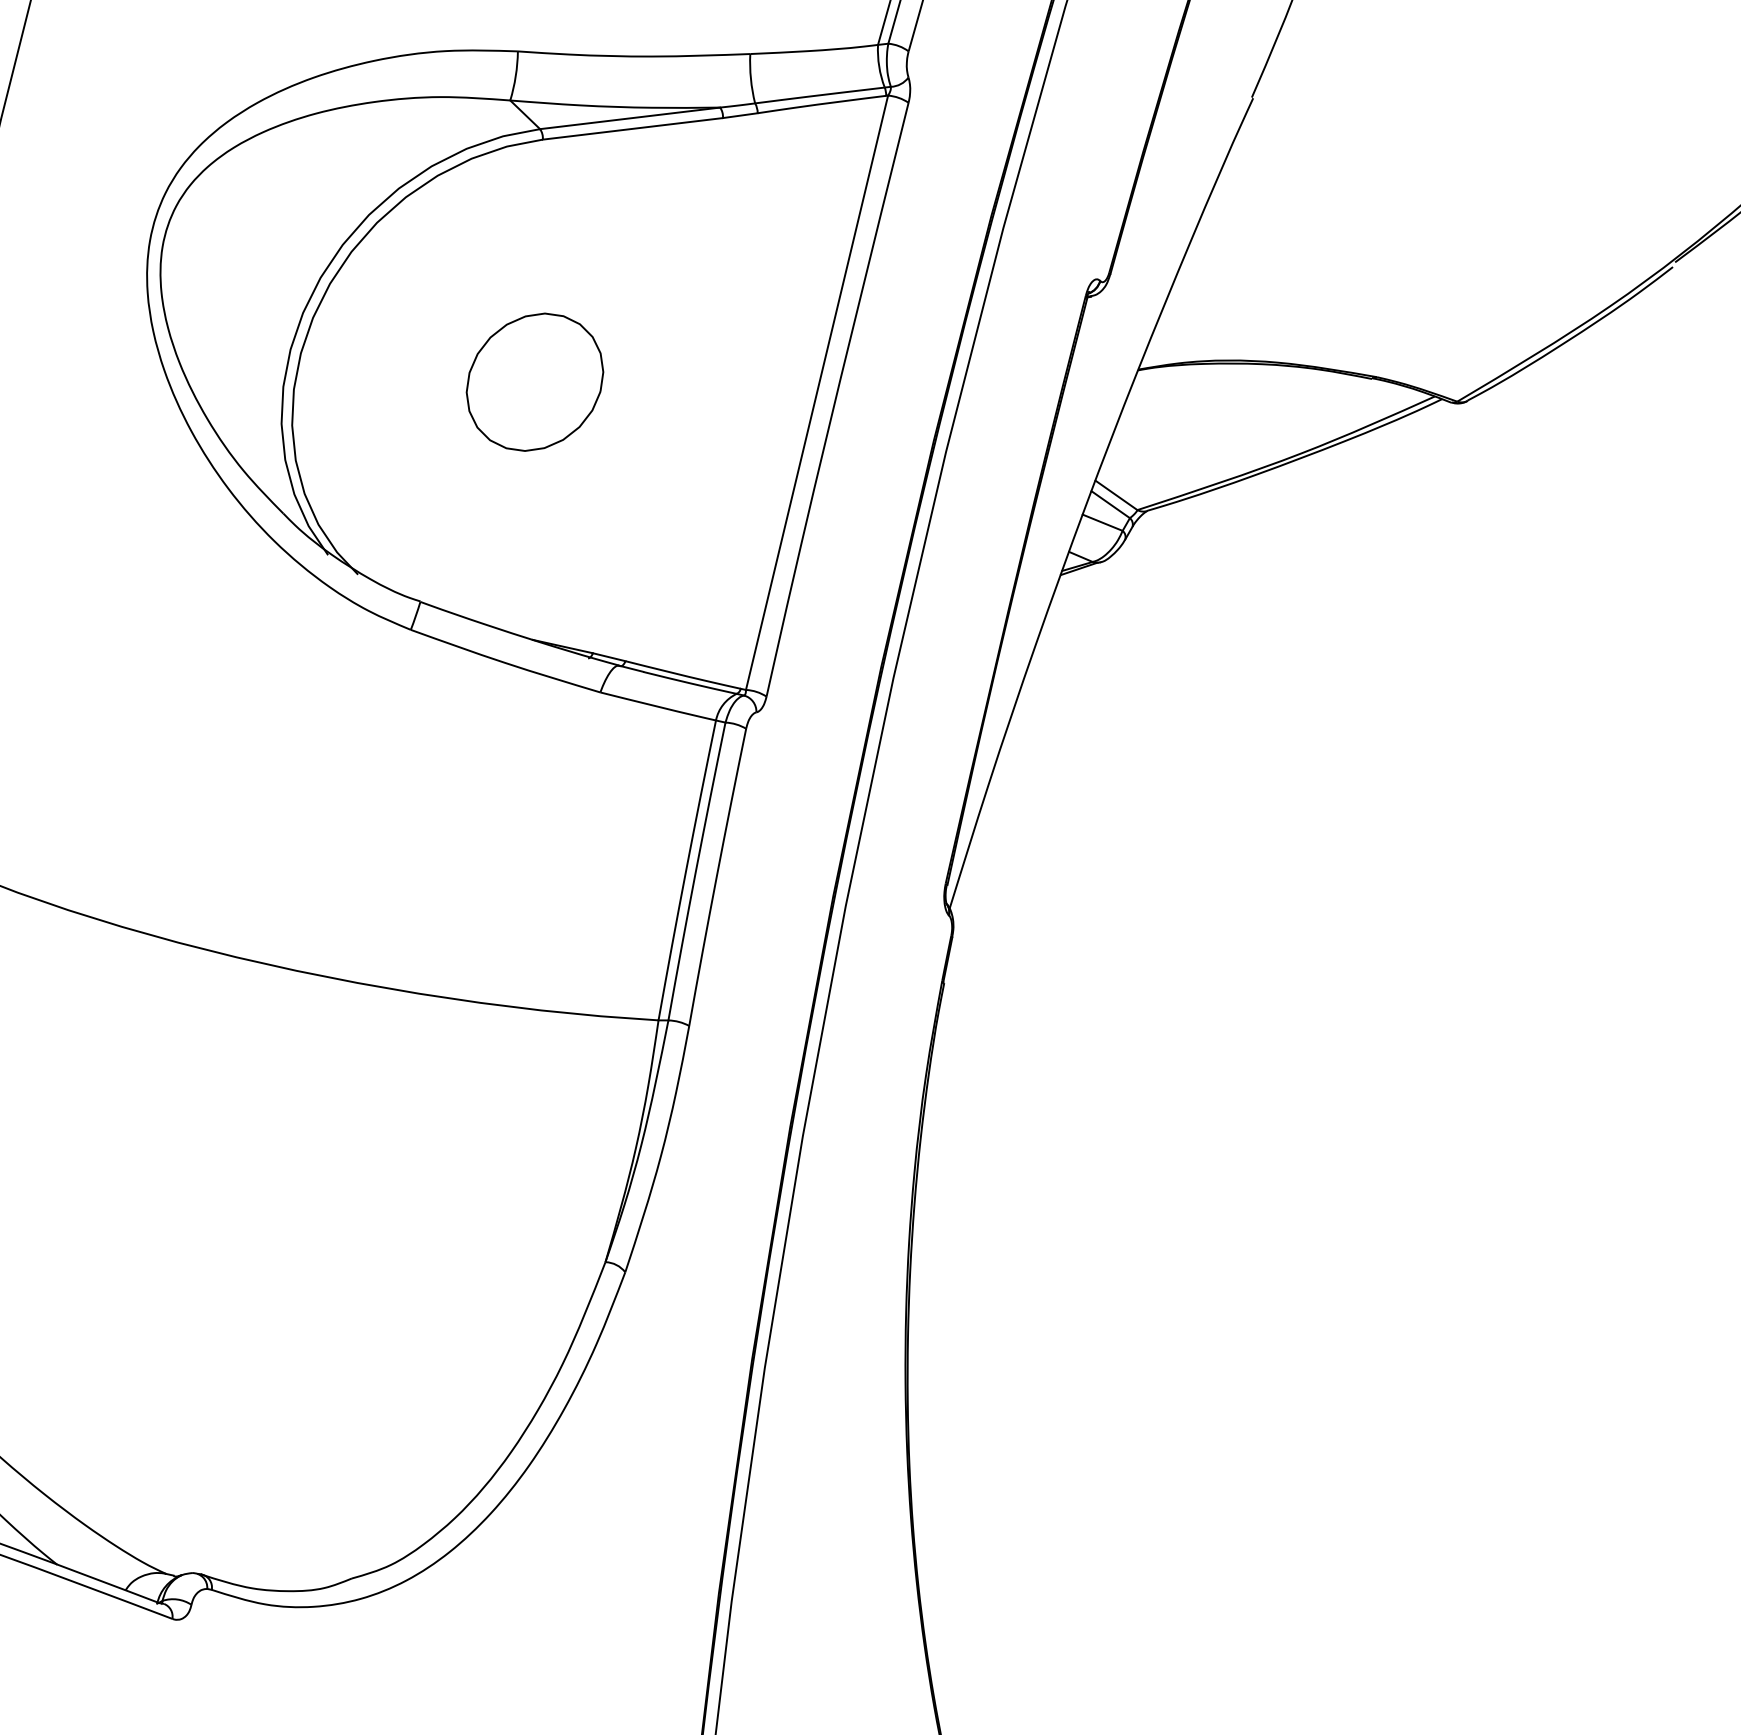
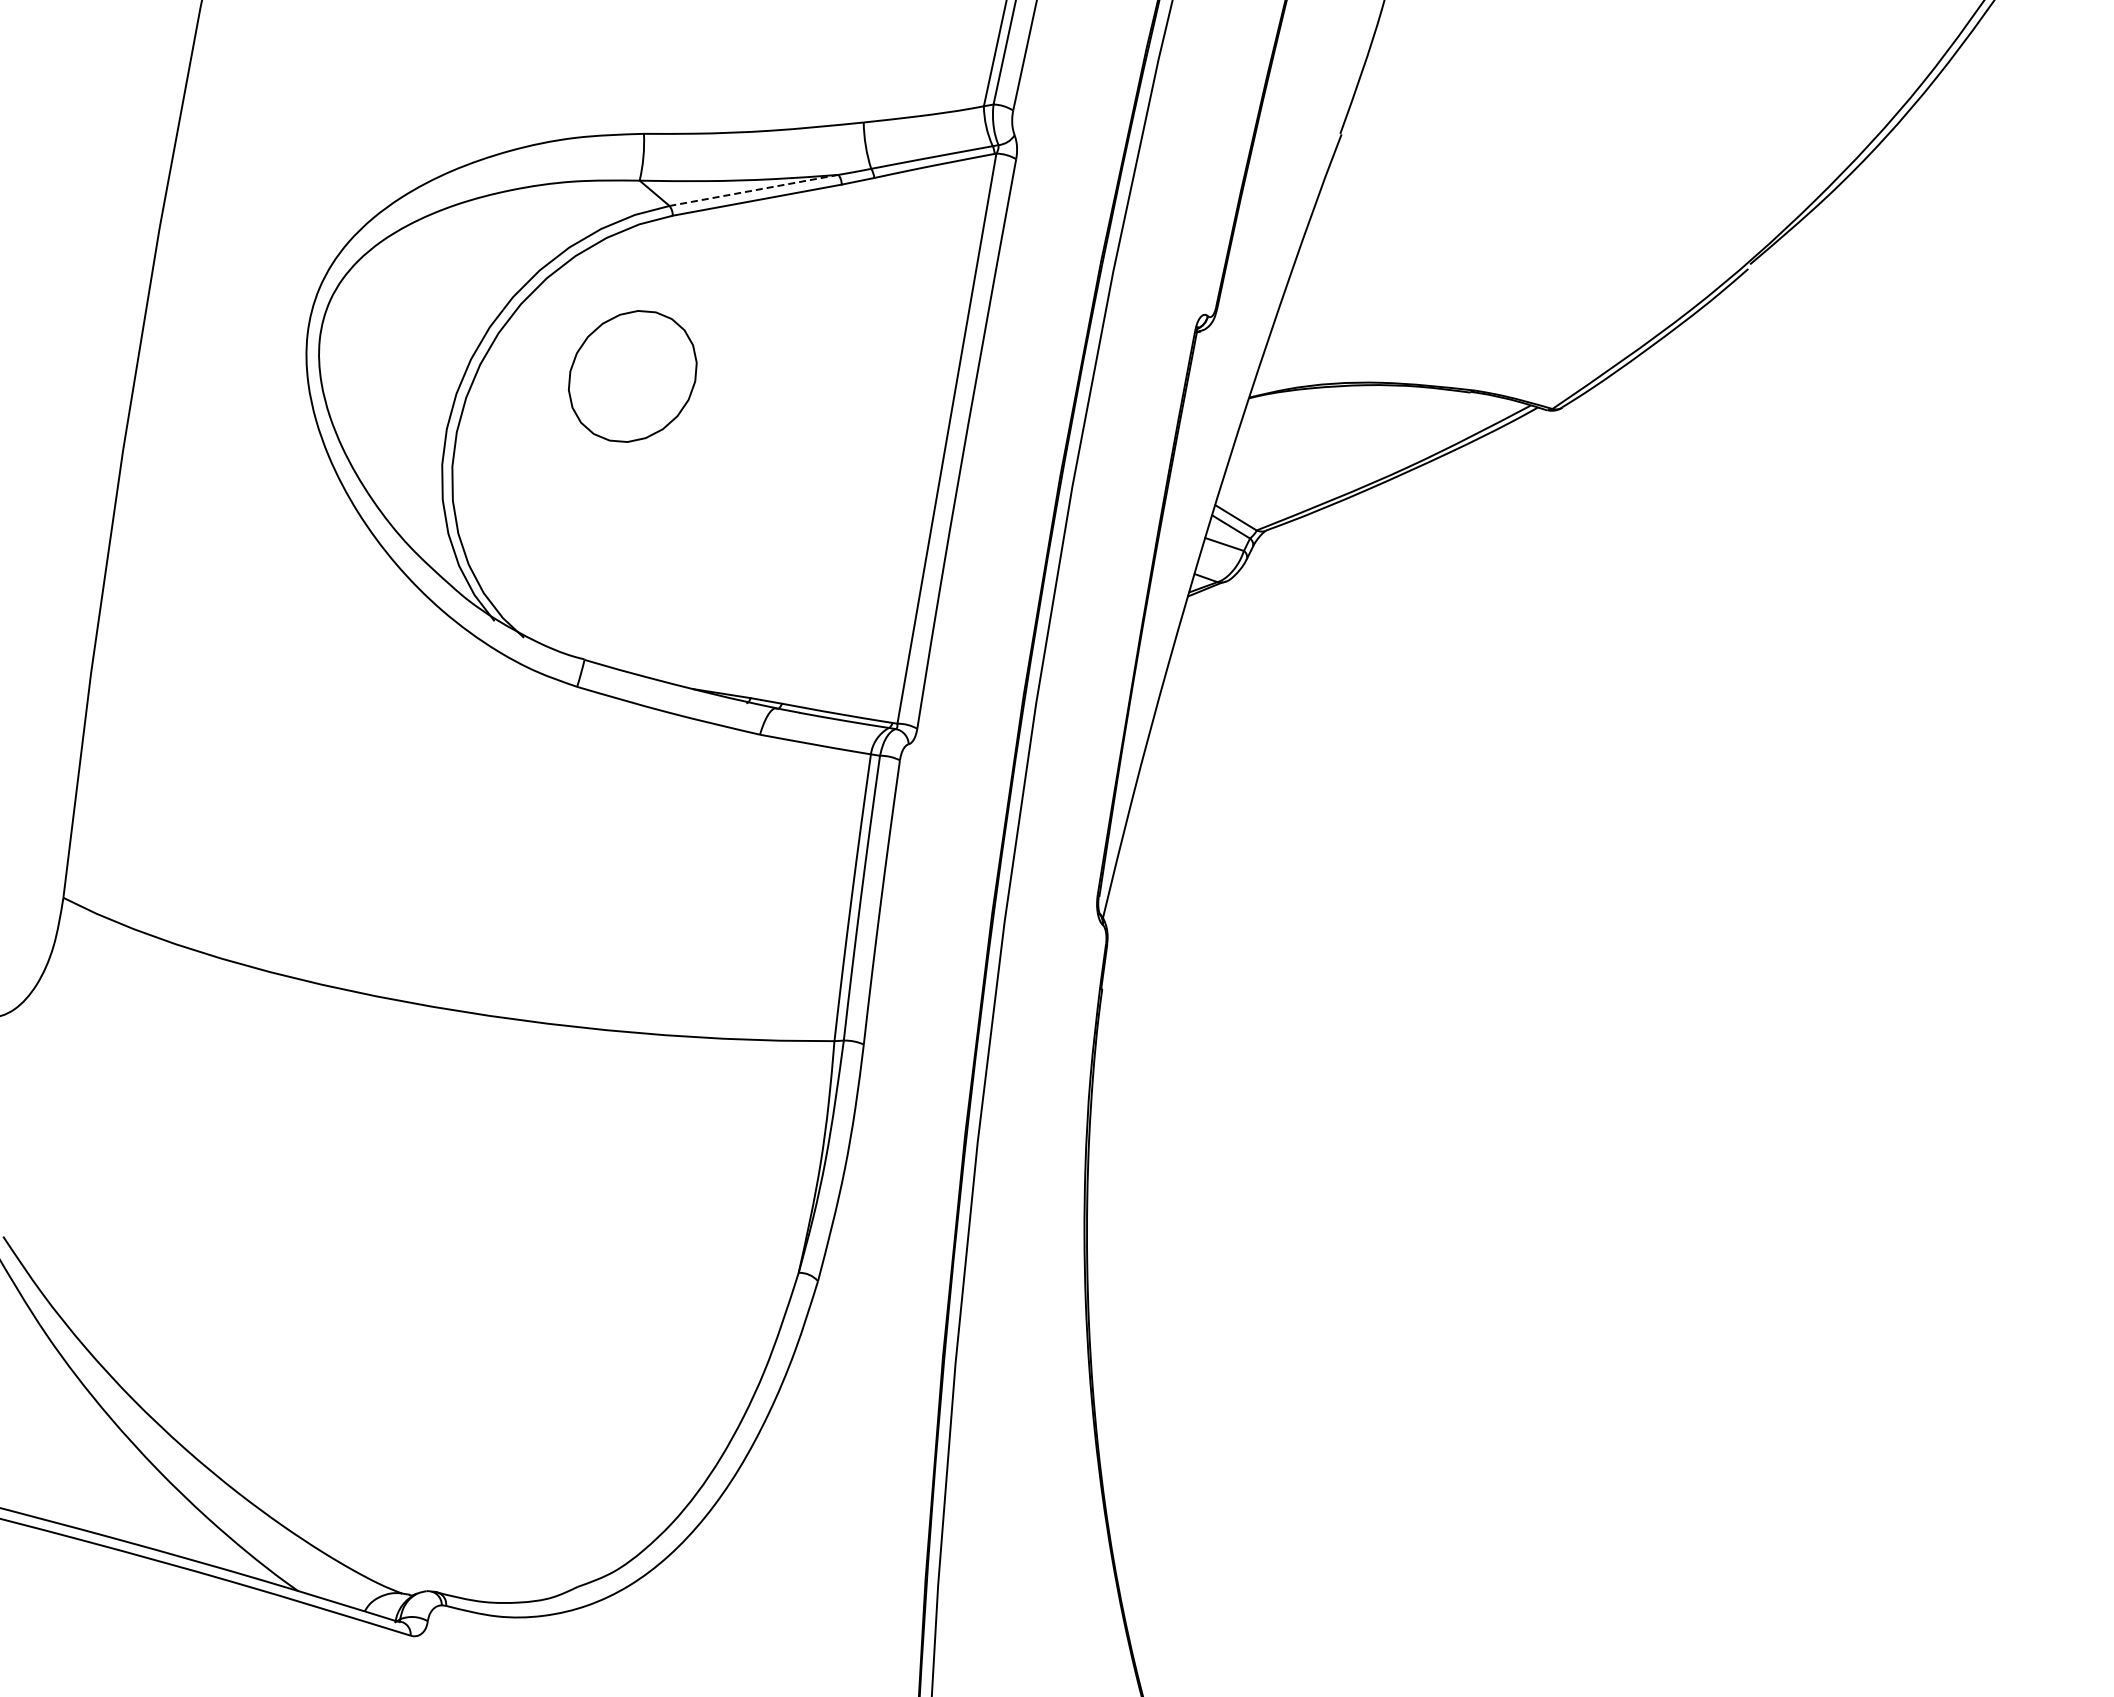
line: (630, 118) -> (754, 190), solid -> dashed
part: (534, 382) -> (632, 376), moved

